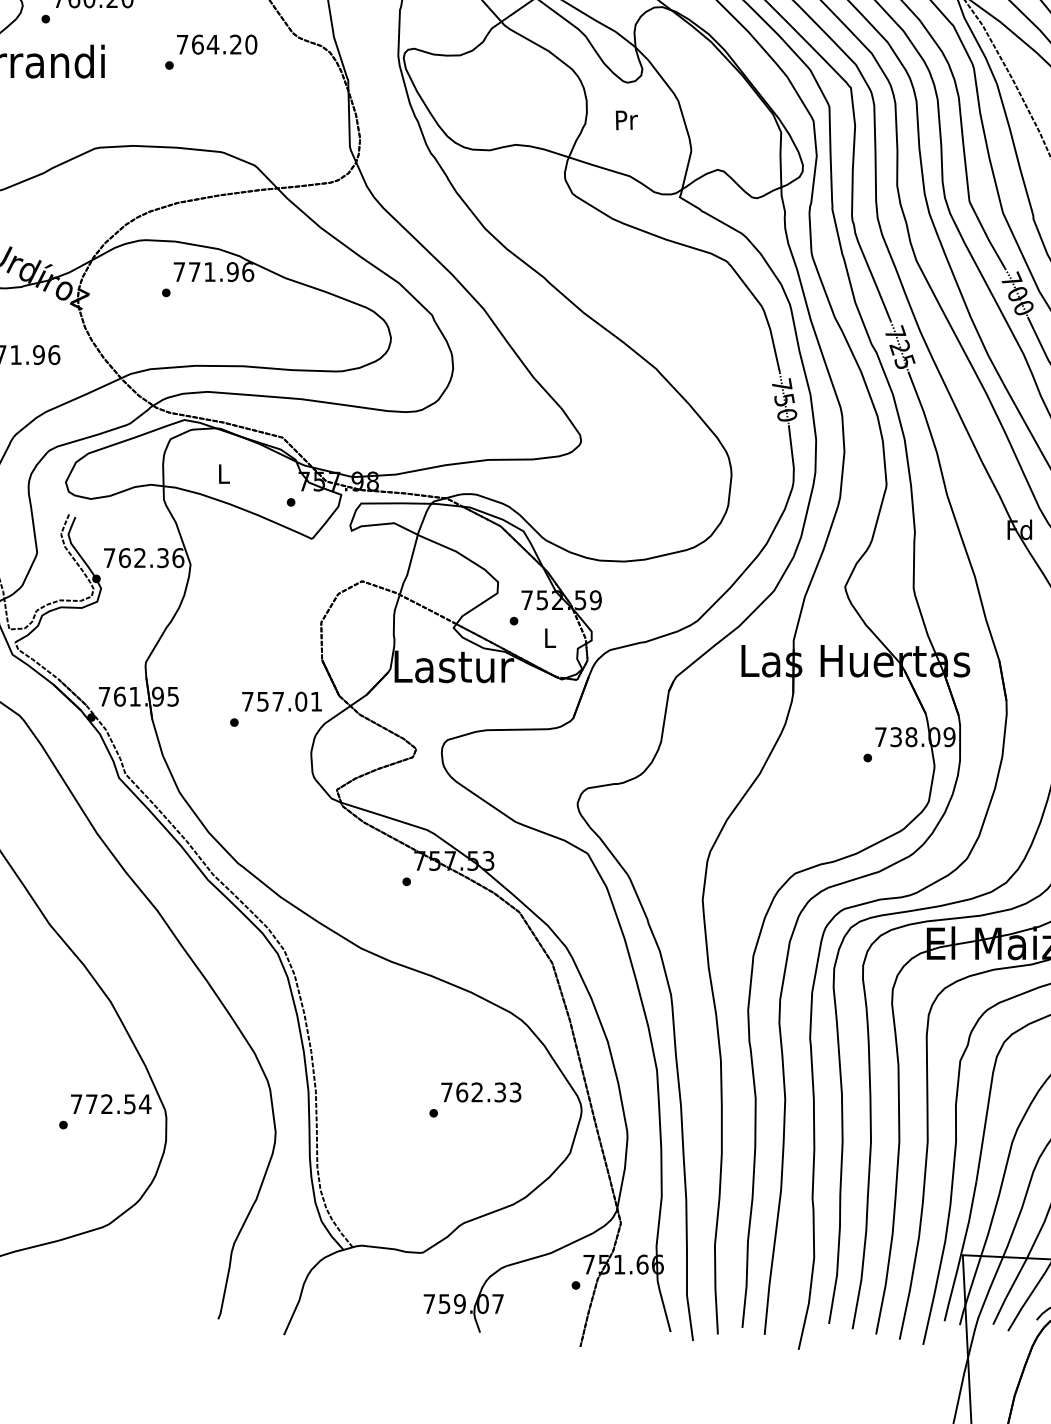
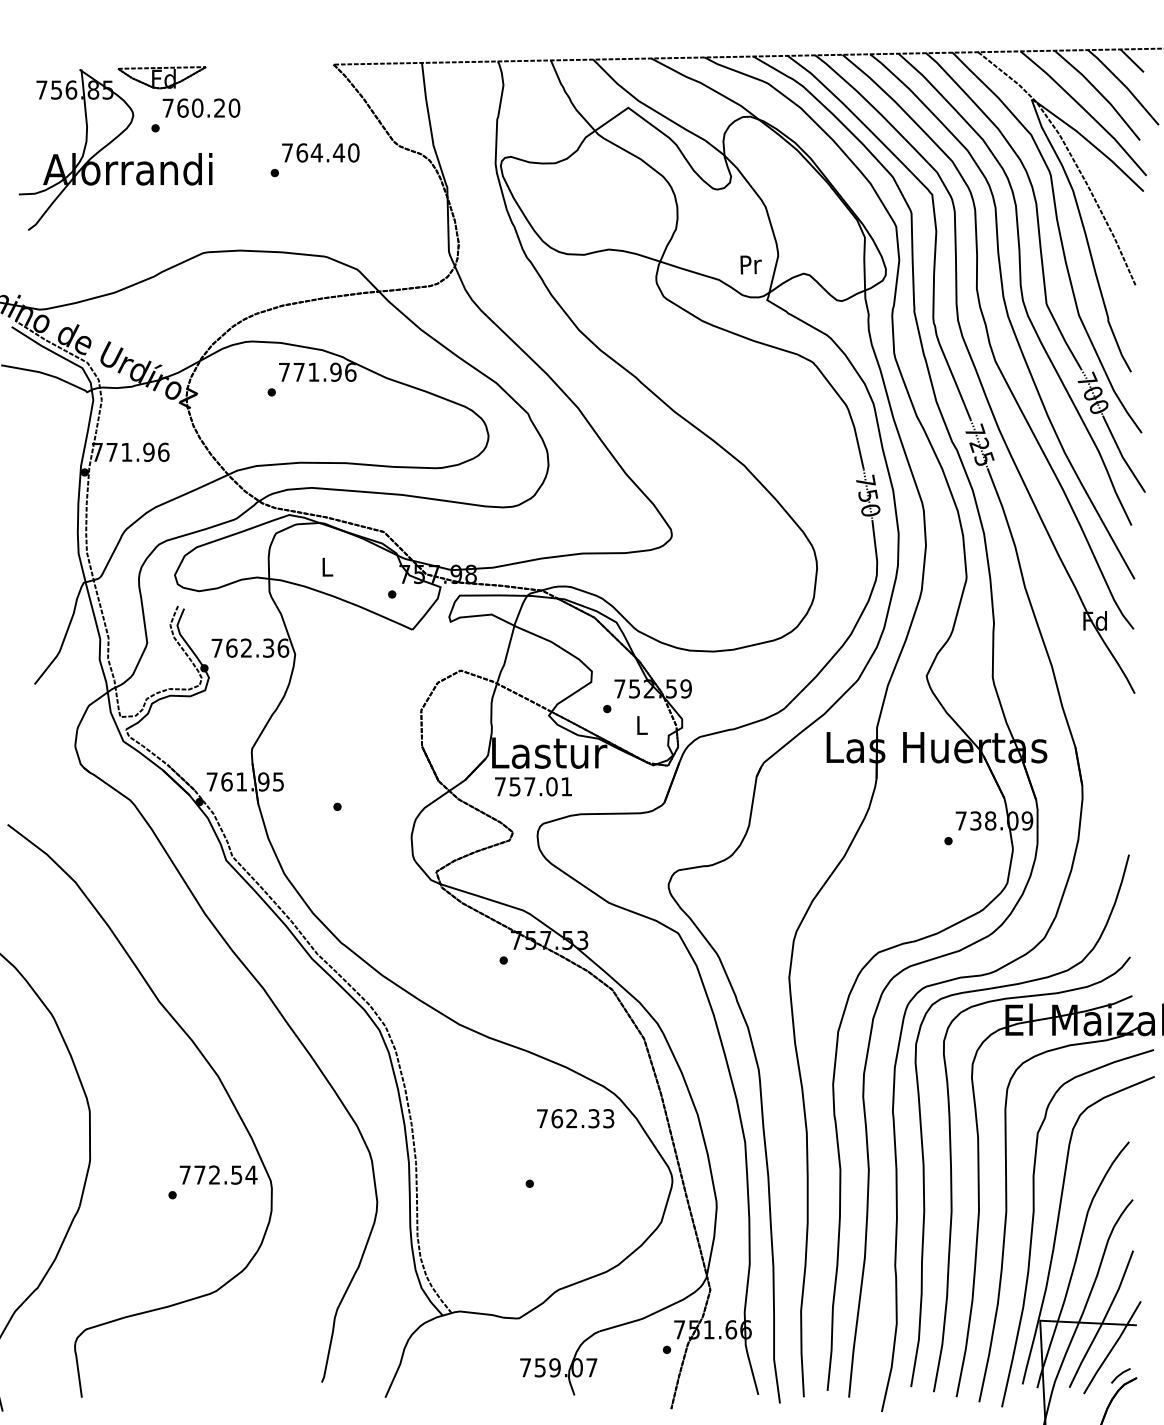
text: (235, 44) -> (338, 152), 764.20 -> 764.40
text: (626, 119) -> (750, 264), moved
text: (282, 701) -> (533, 786), moved
text: (481, 1092) -> (575, 1118), moved

